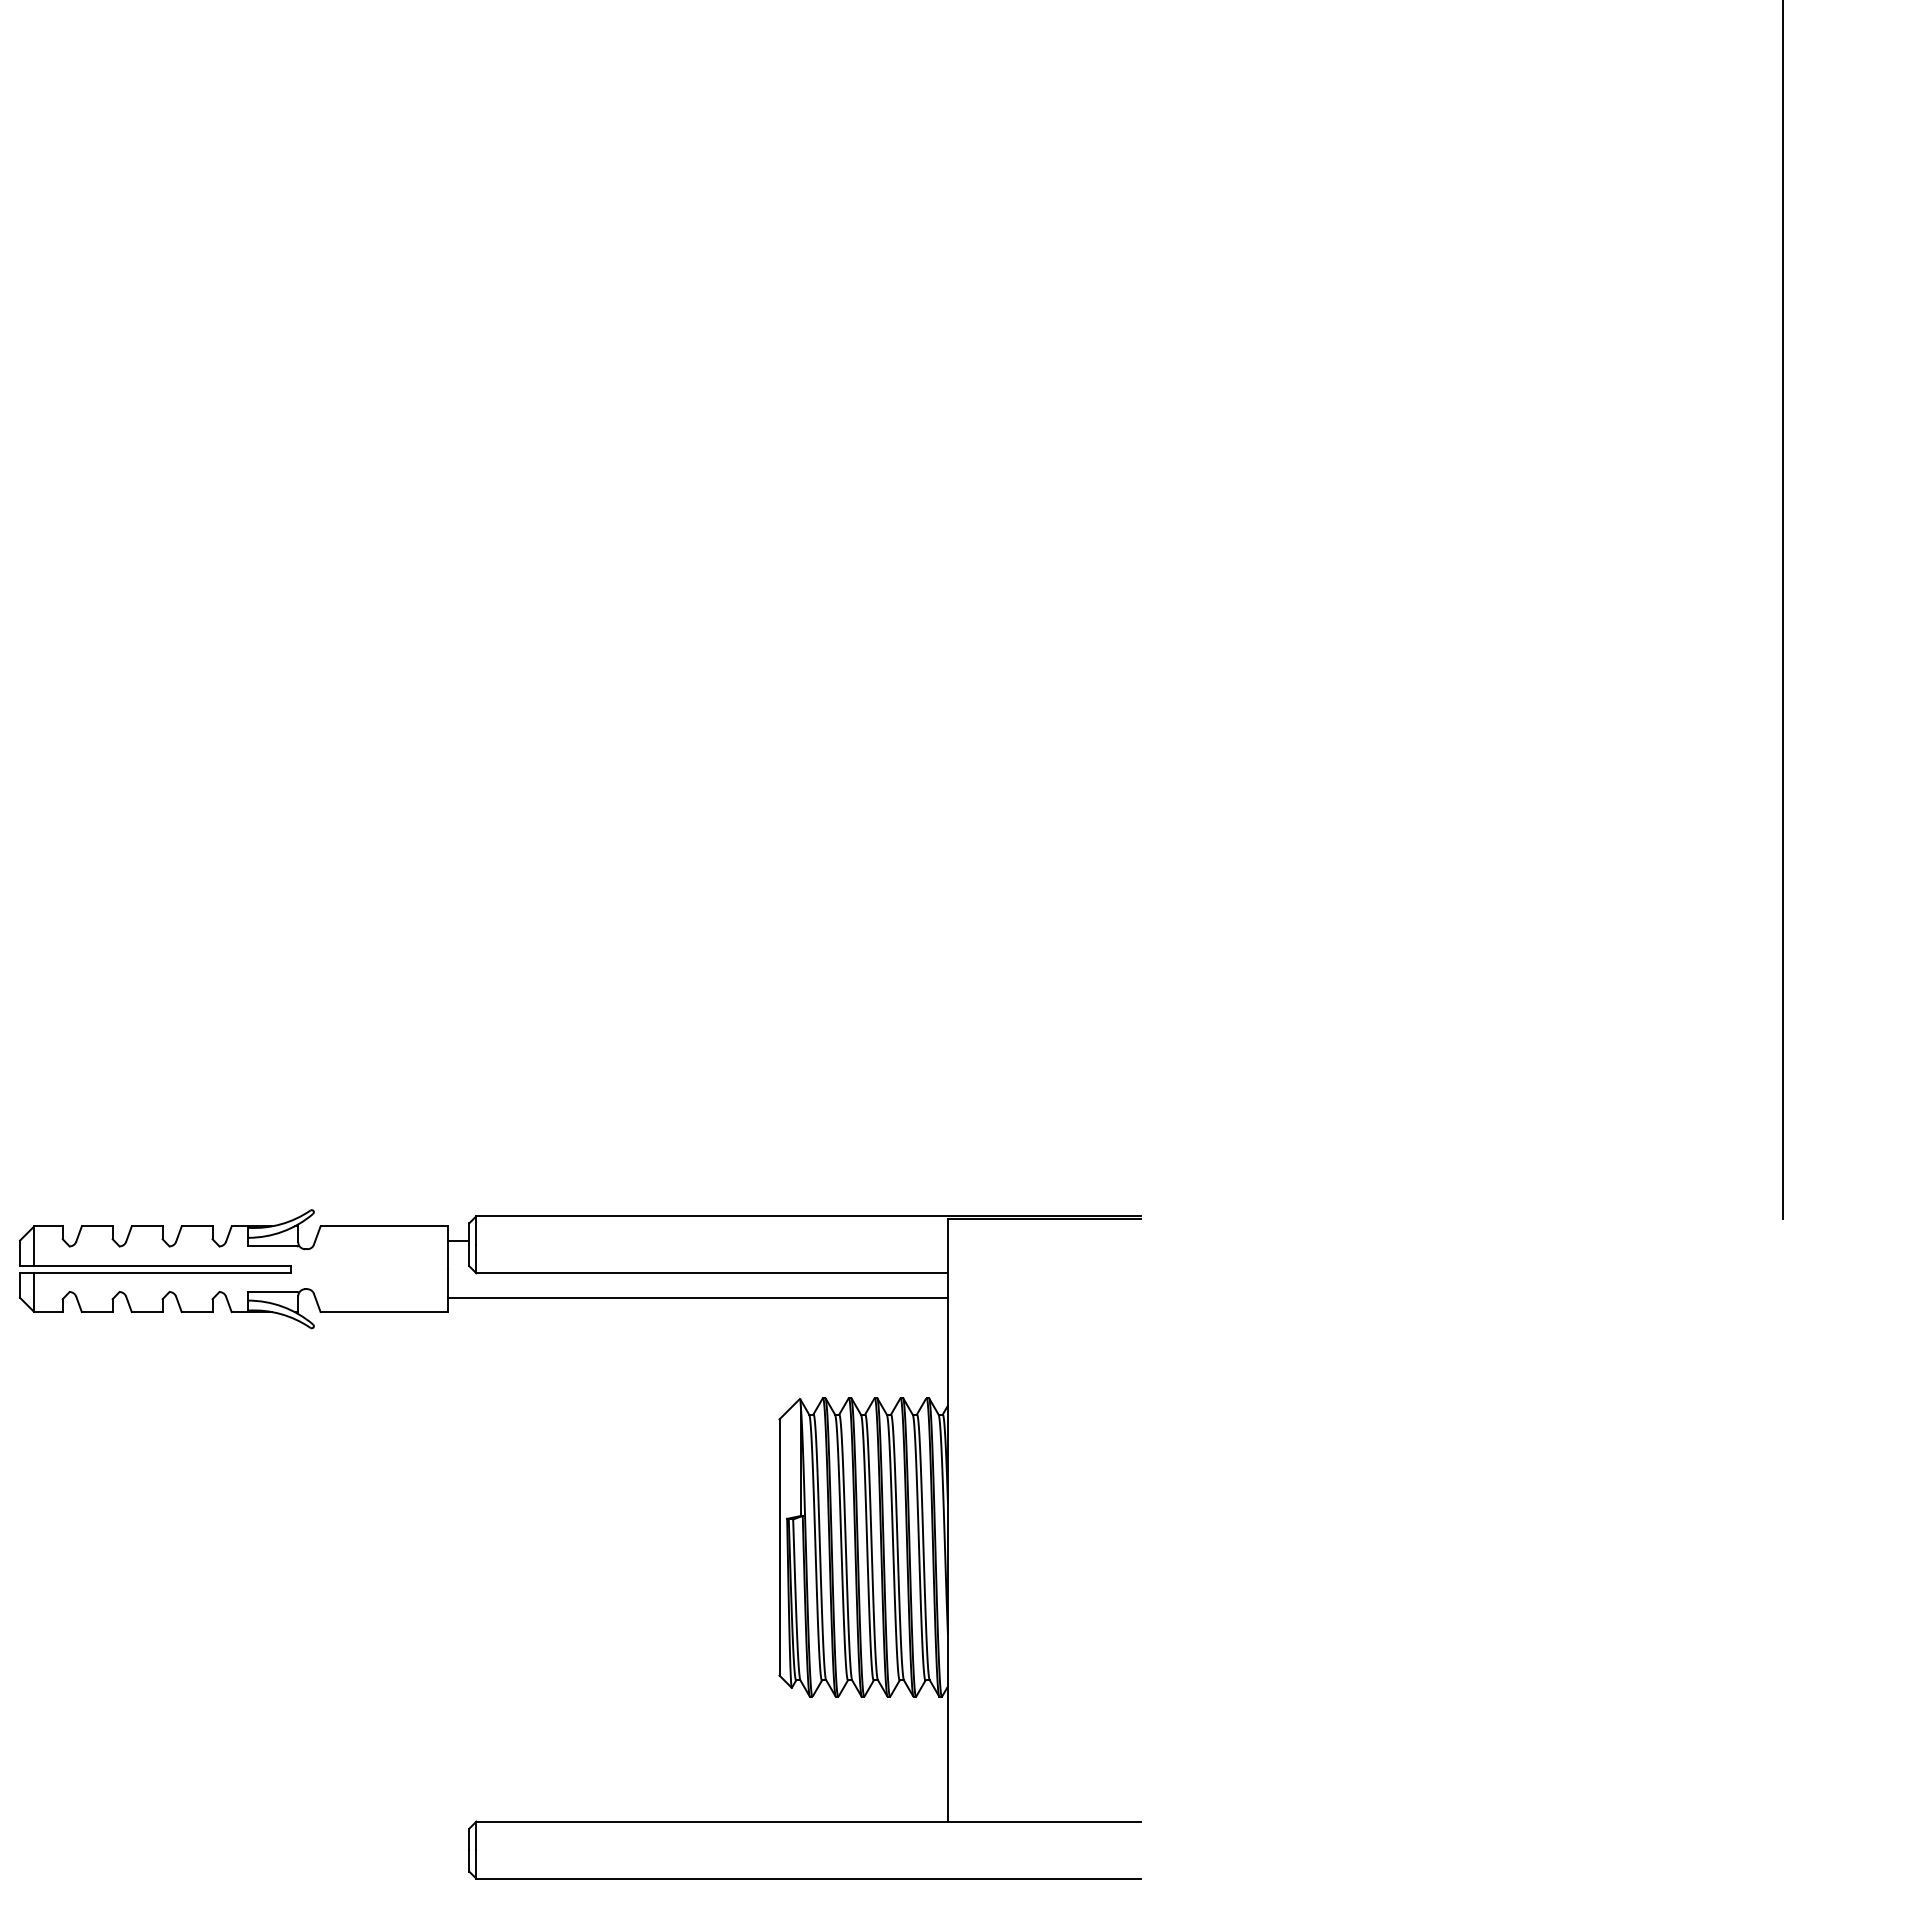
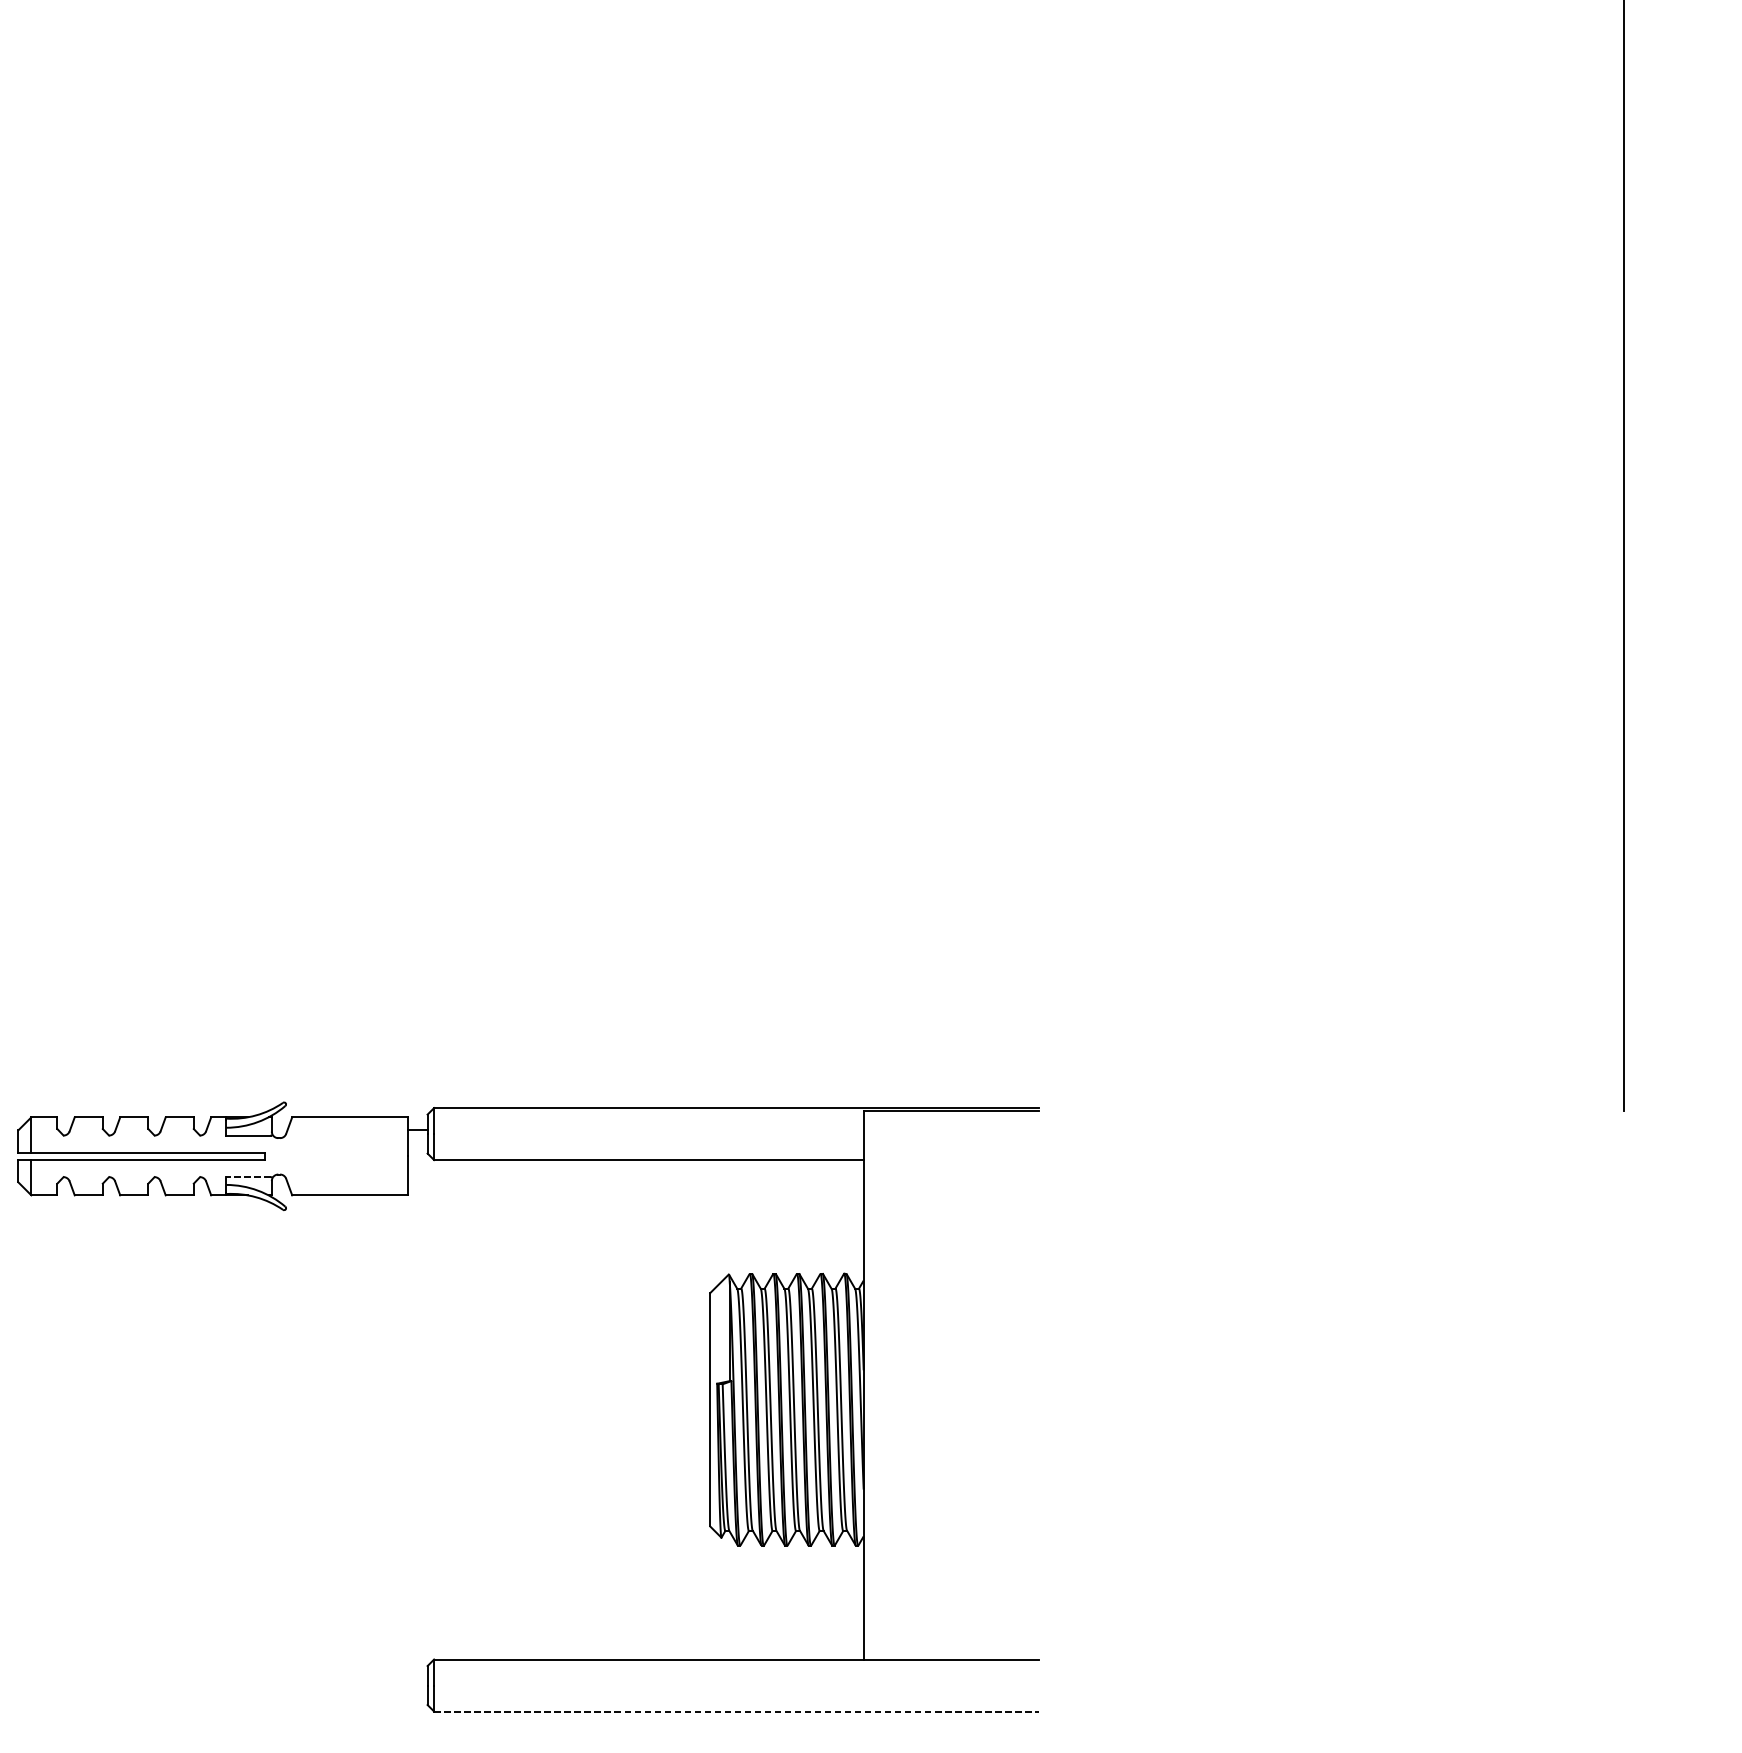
line: (272, 1292) -> (248, 1177), solid -> dashed
line: (697, 1297) -> (635, 1182), removed
line: (809, 1878) -> (737, 1711), solid -> dashed

